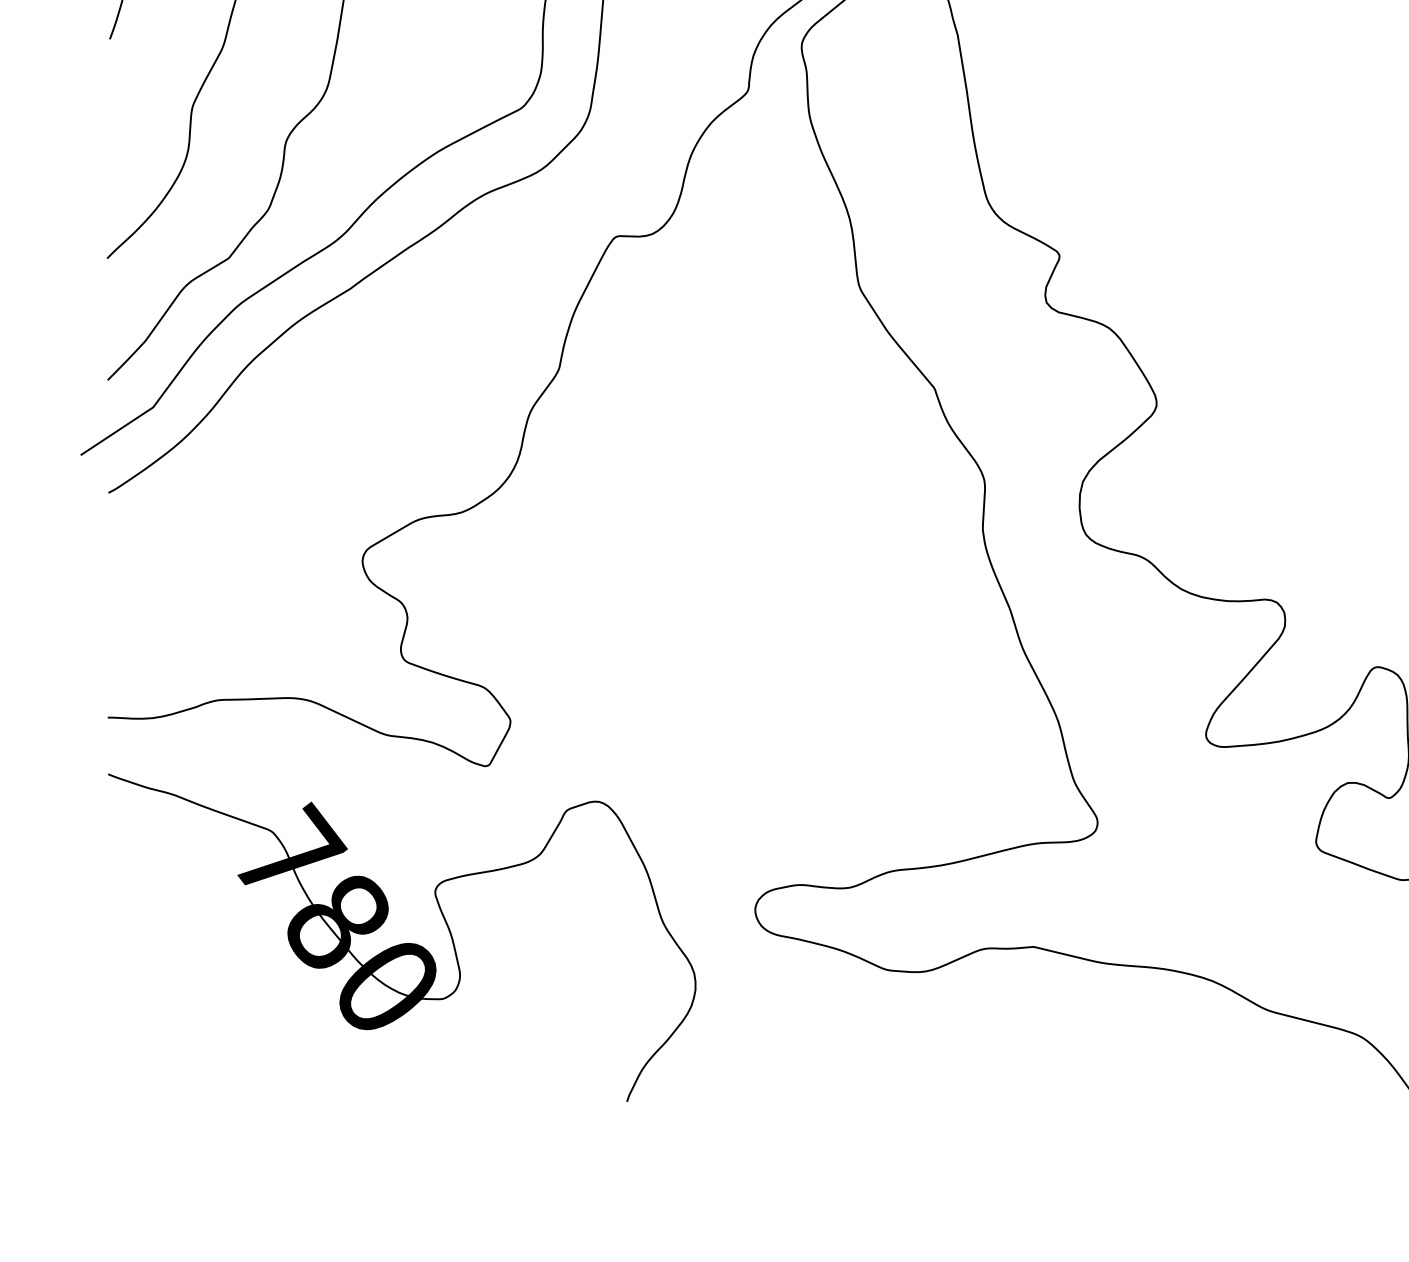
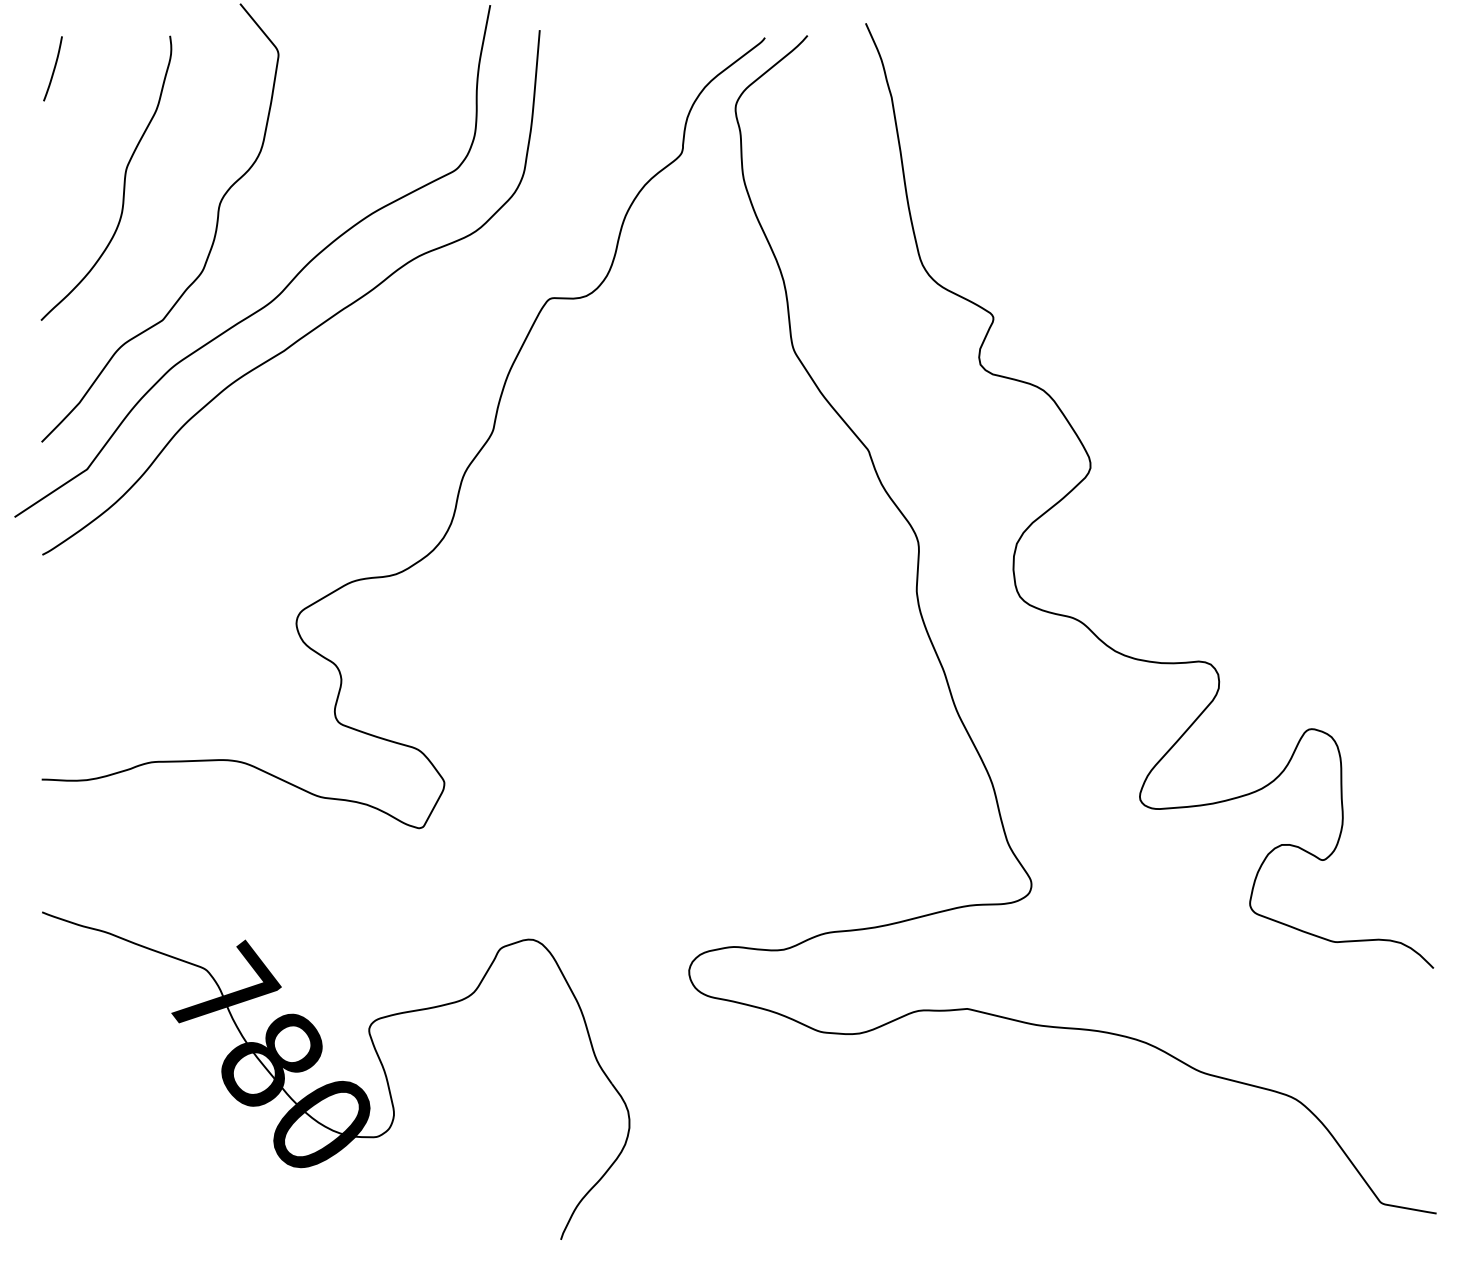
part: (402, 937) -> (336, 1075), moved

